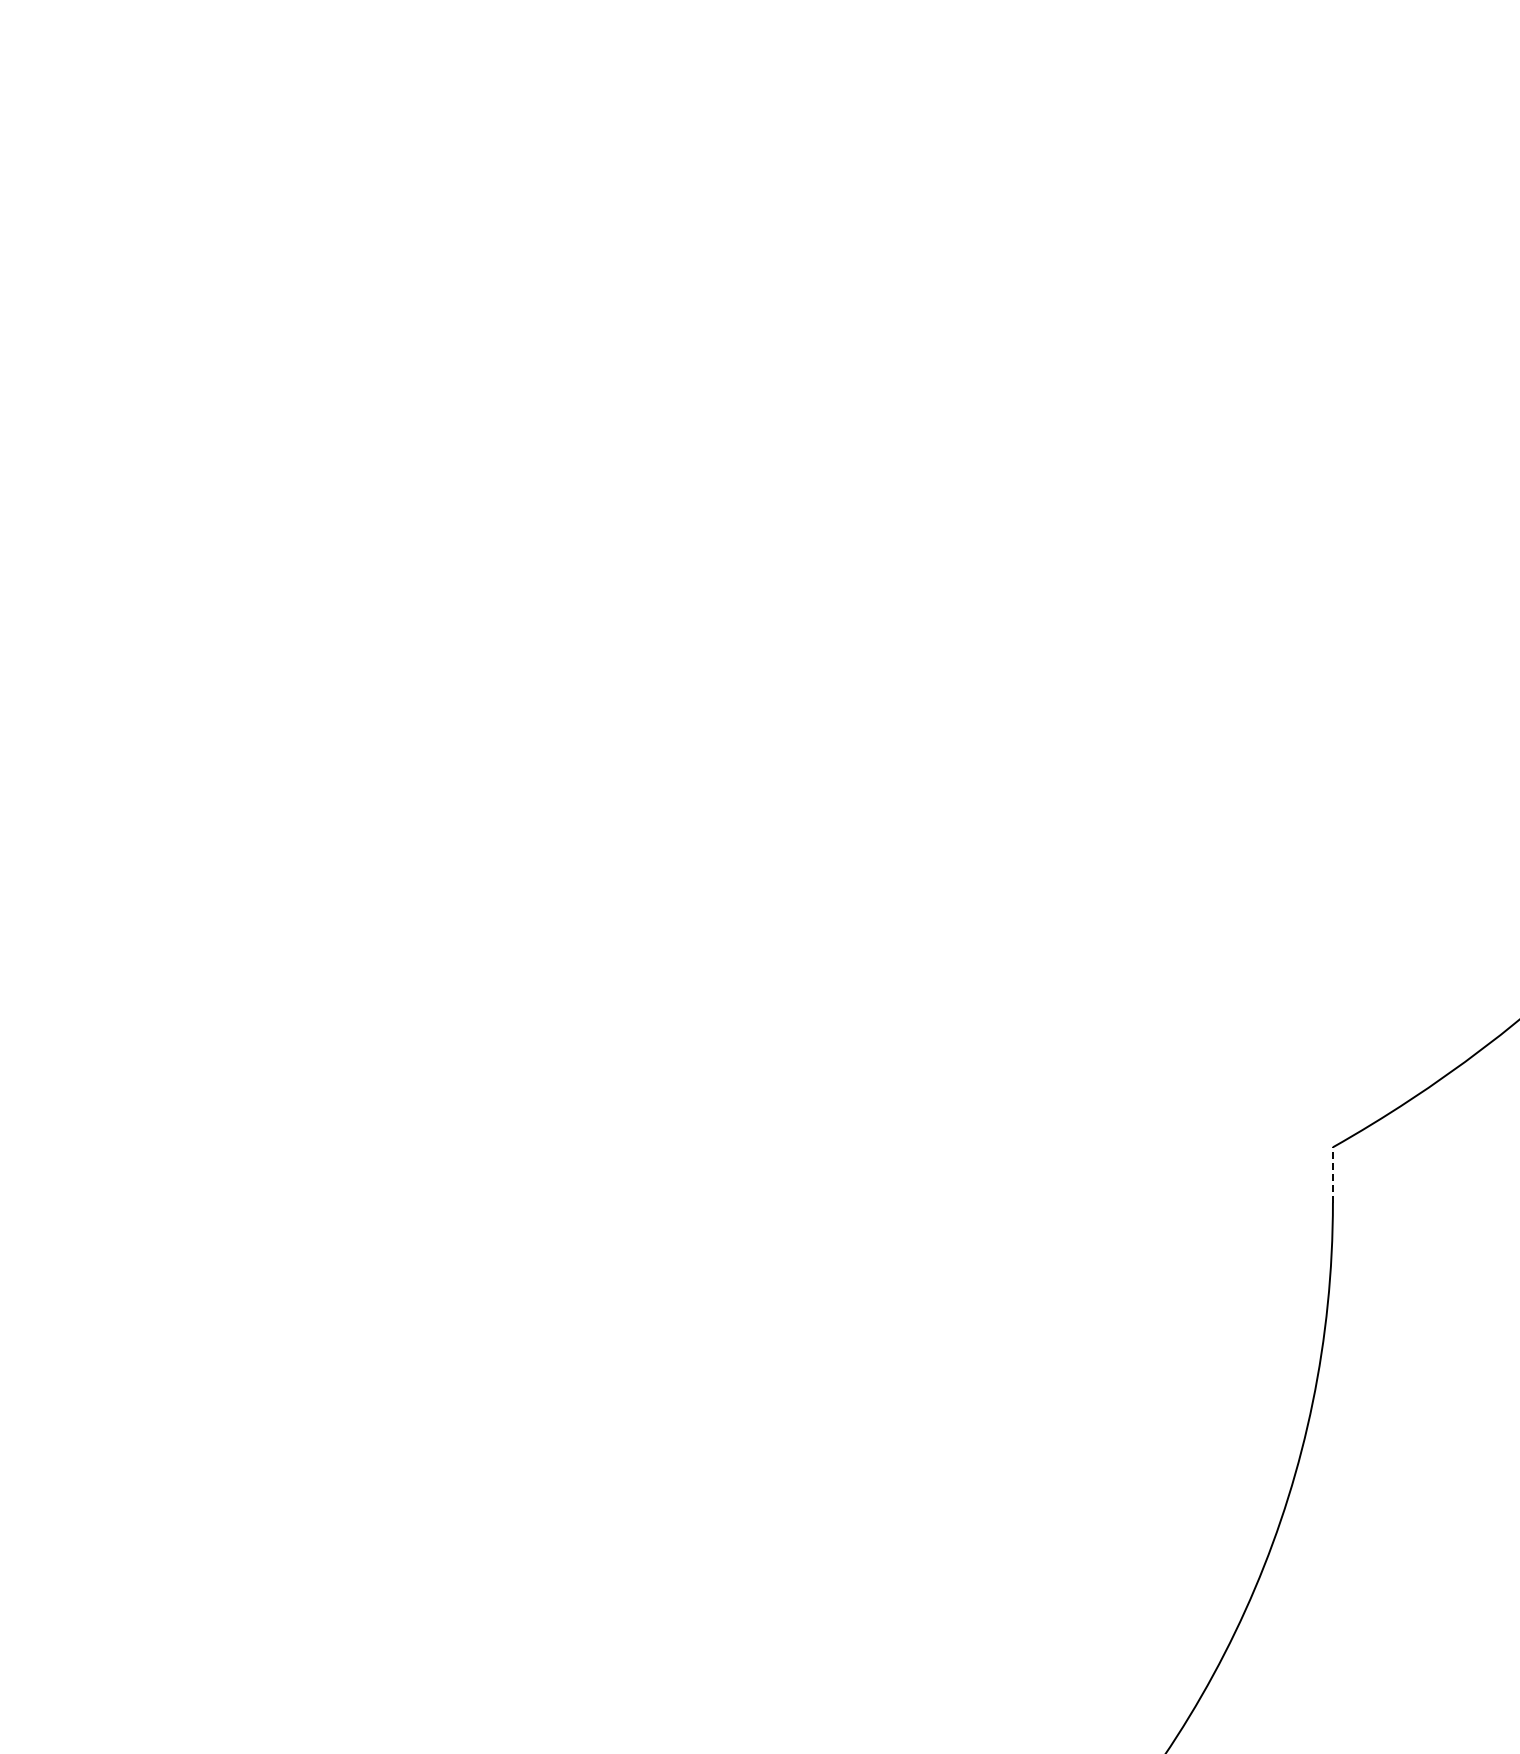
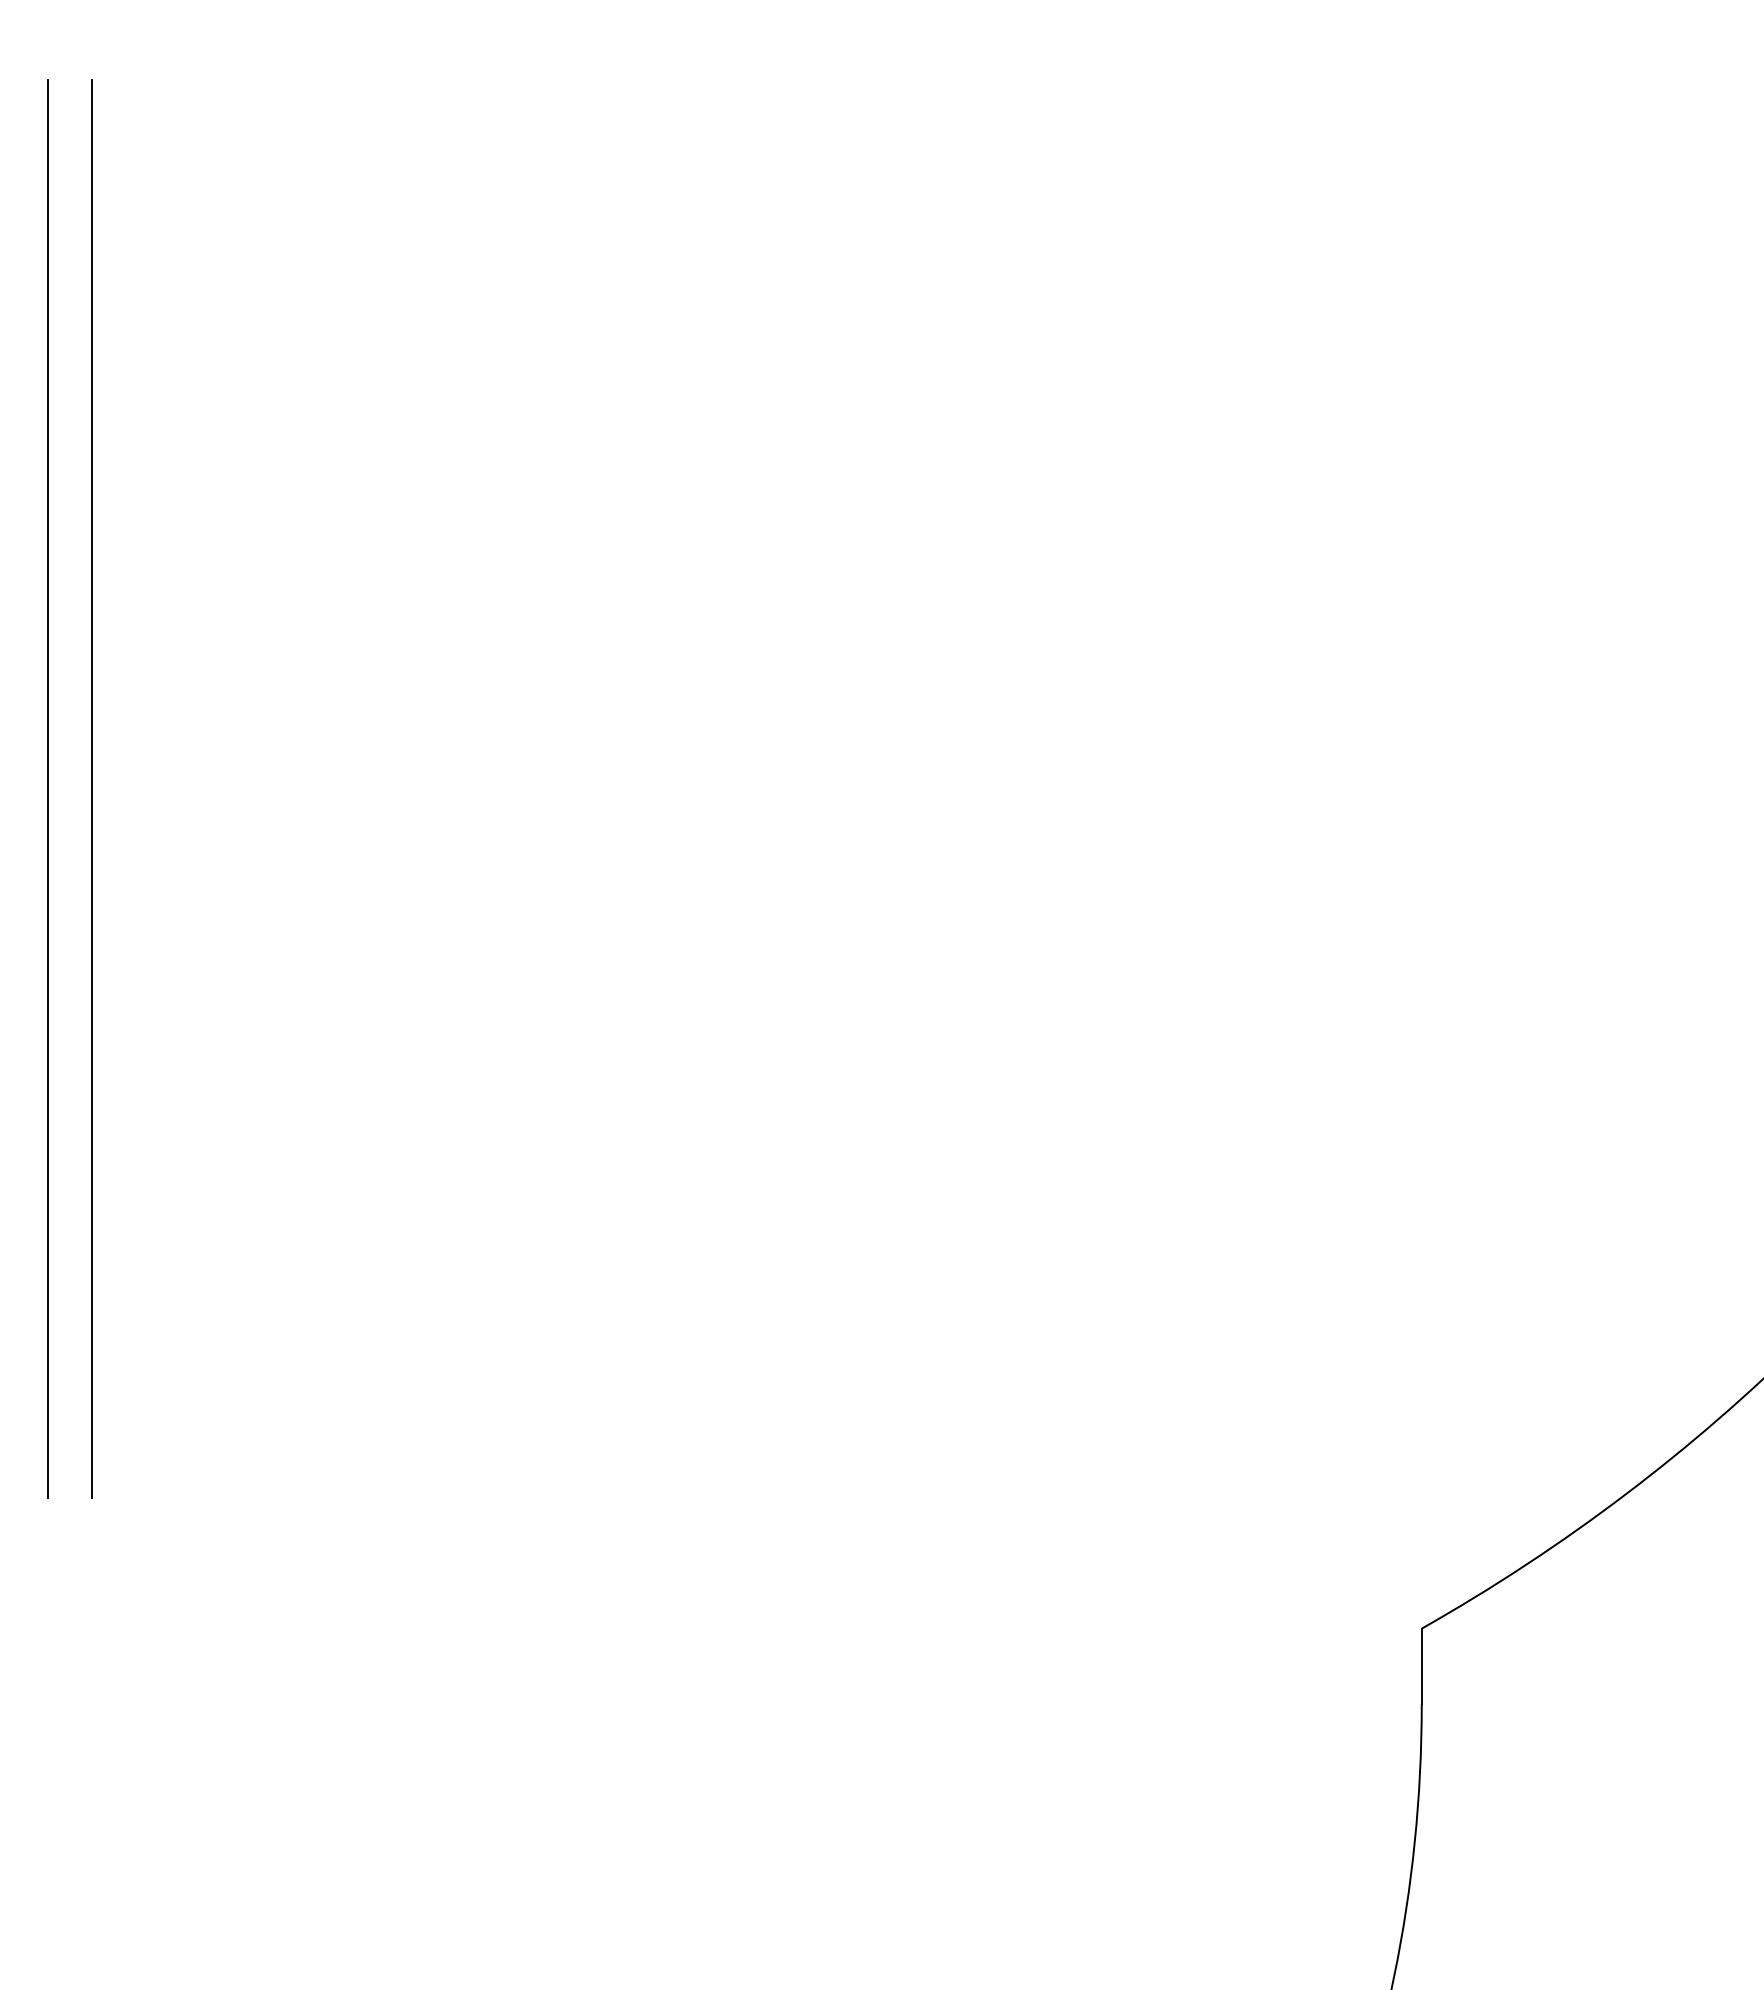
line: (323, 529) -> (48, 788), added
line: (355, 529) -> (92, 788), added
line: (1332, 1175) -> (1421, 1666), dashed -> solid

